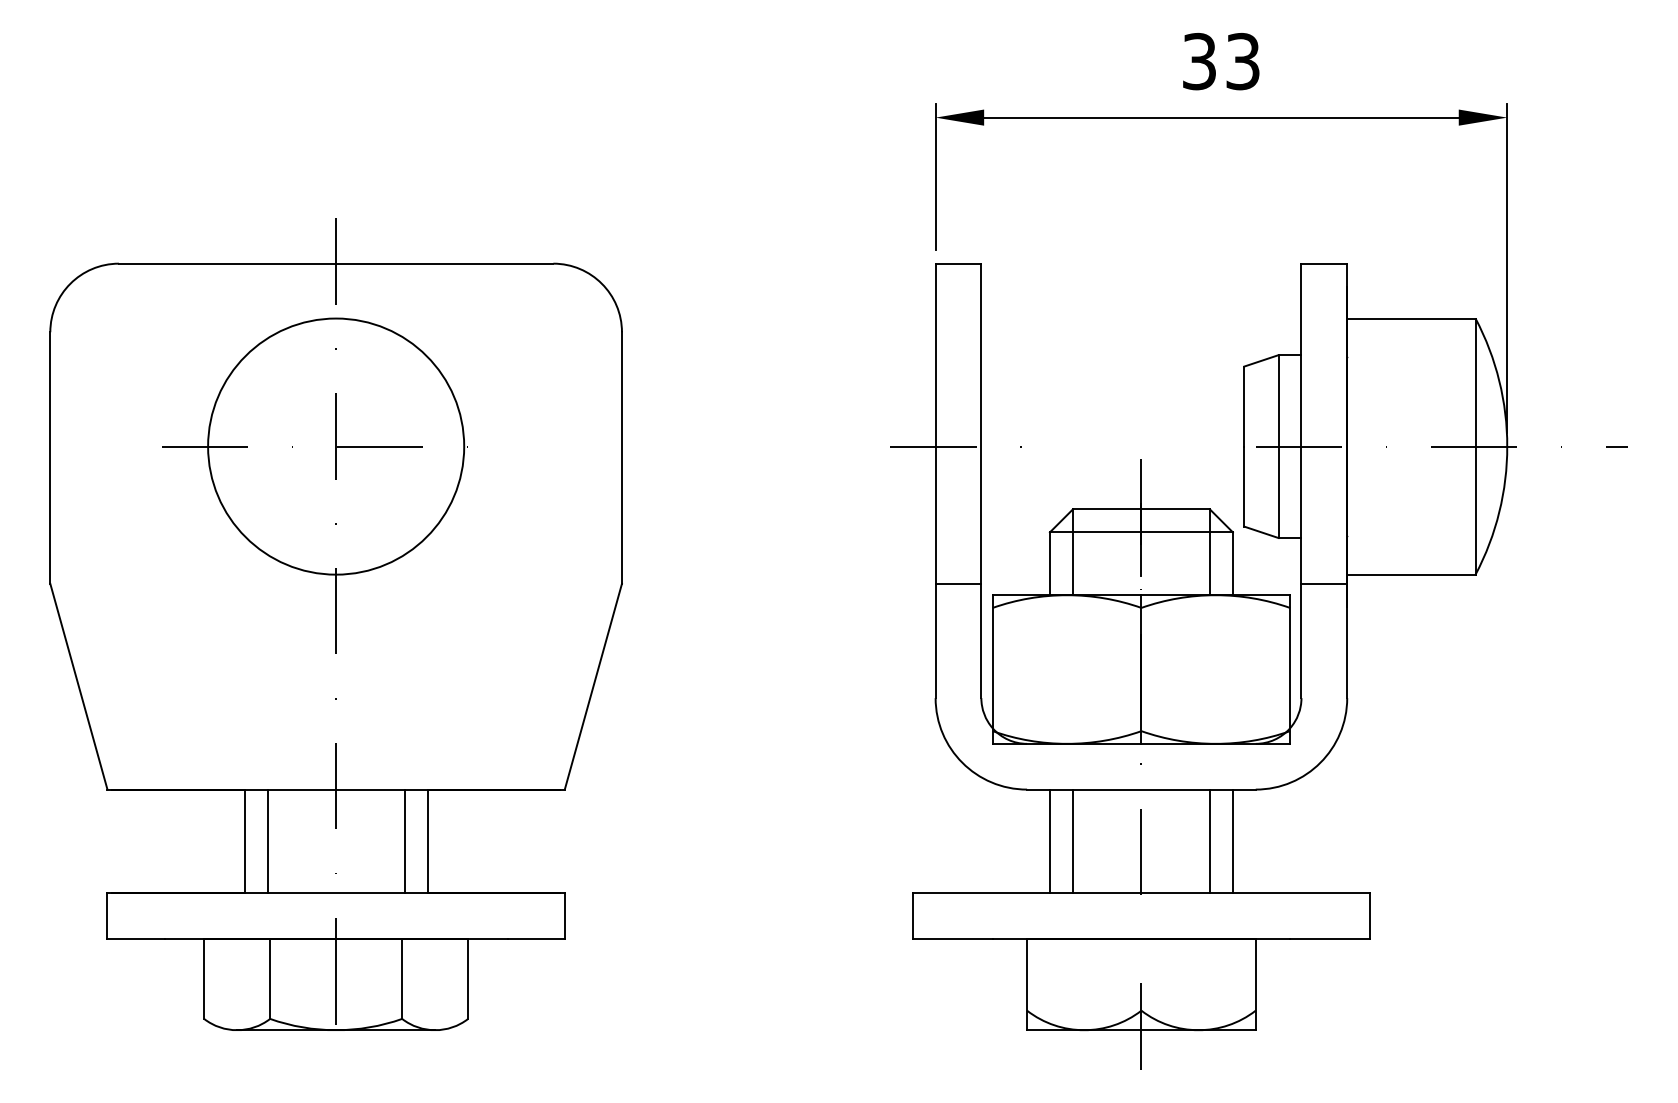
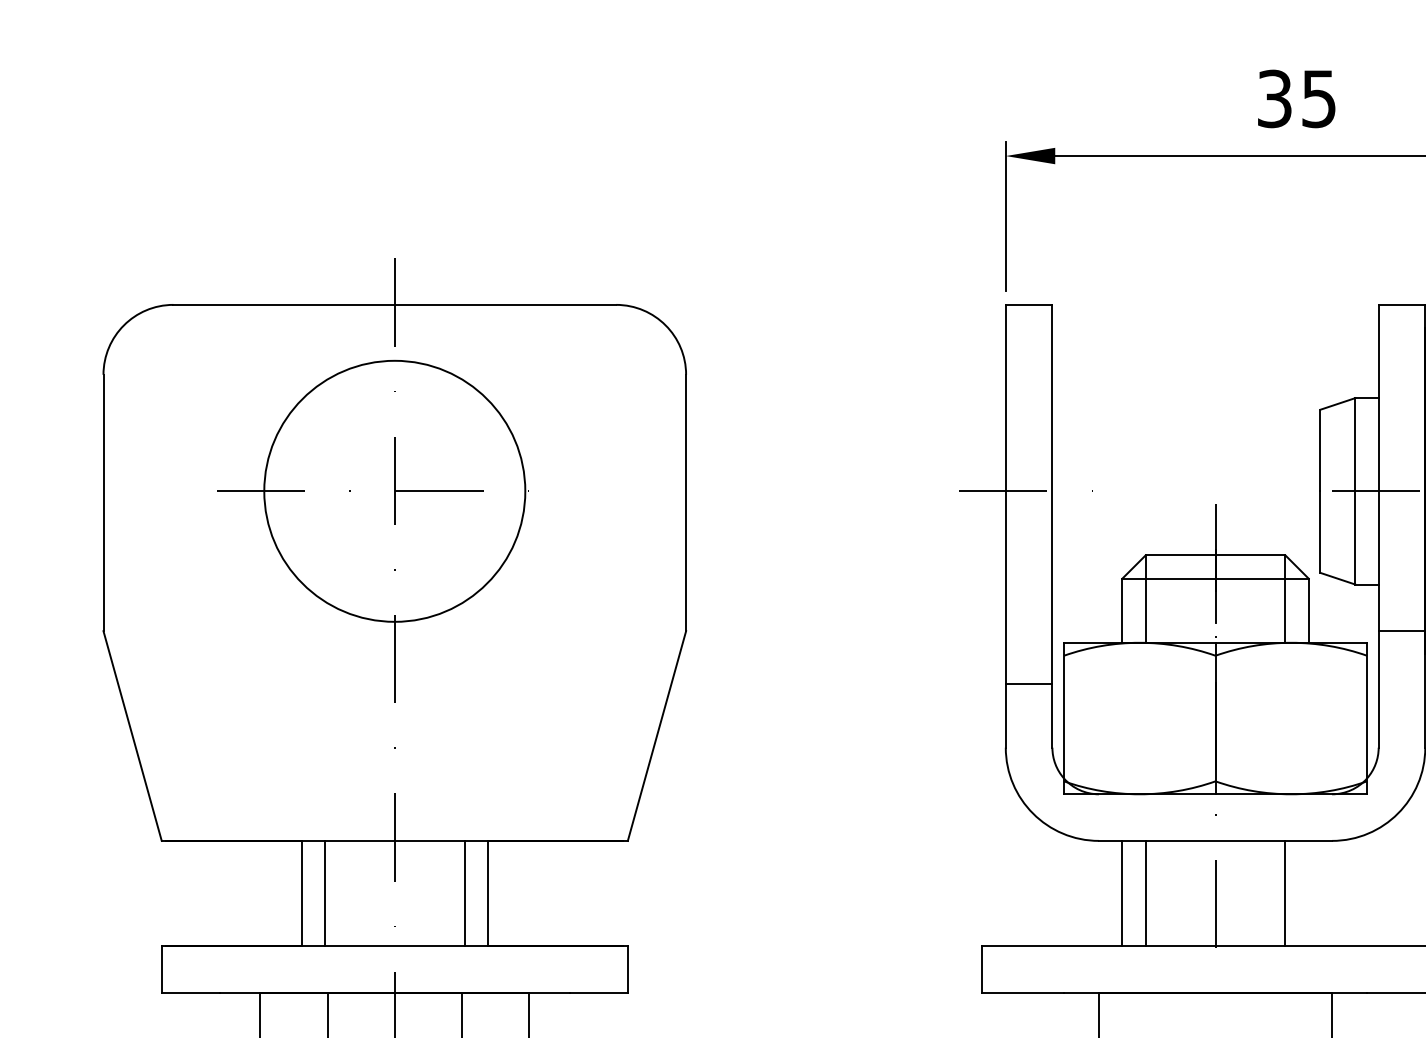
text: (1243, 60) -> (1319, 97), 33 -> 35
line: (958, 583) -> (1029, 683), moved
line: (1232, 841) -> (1308, 893), removed

